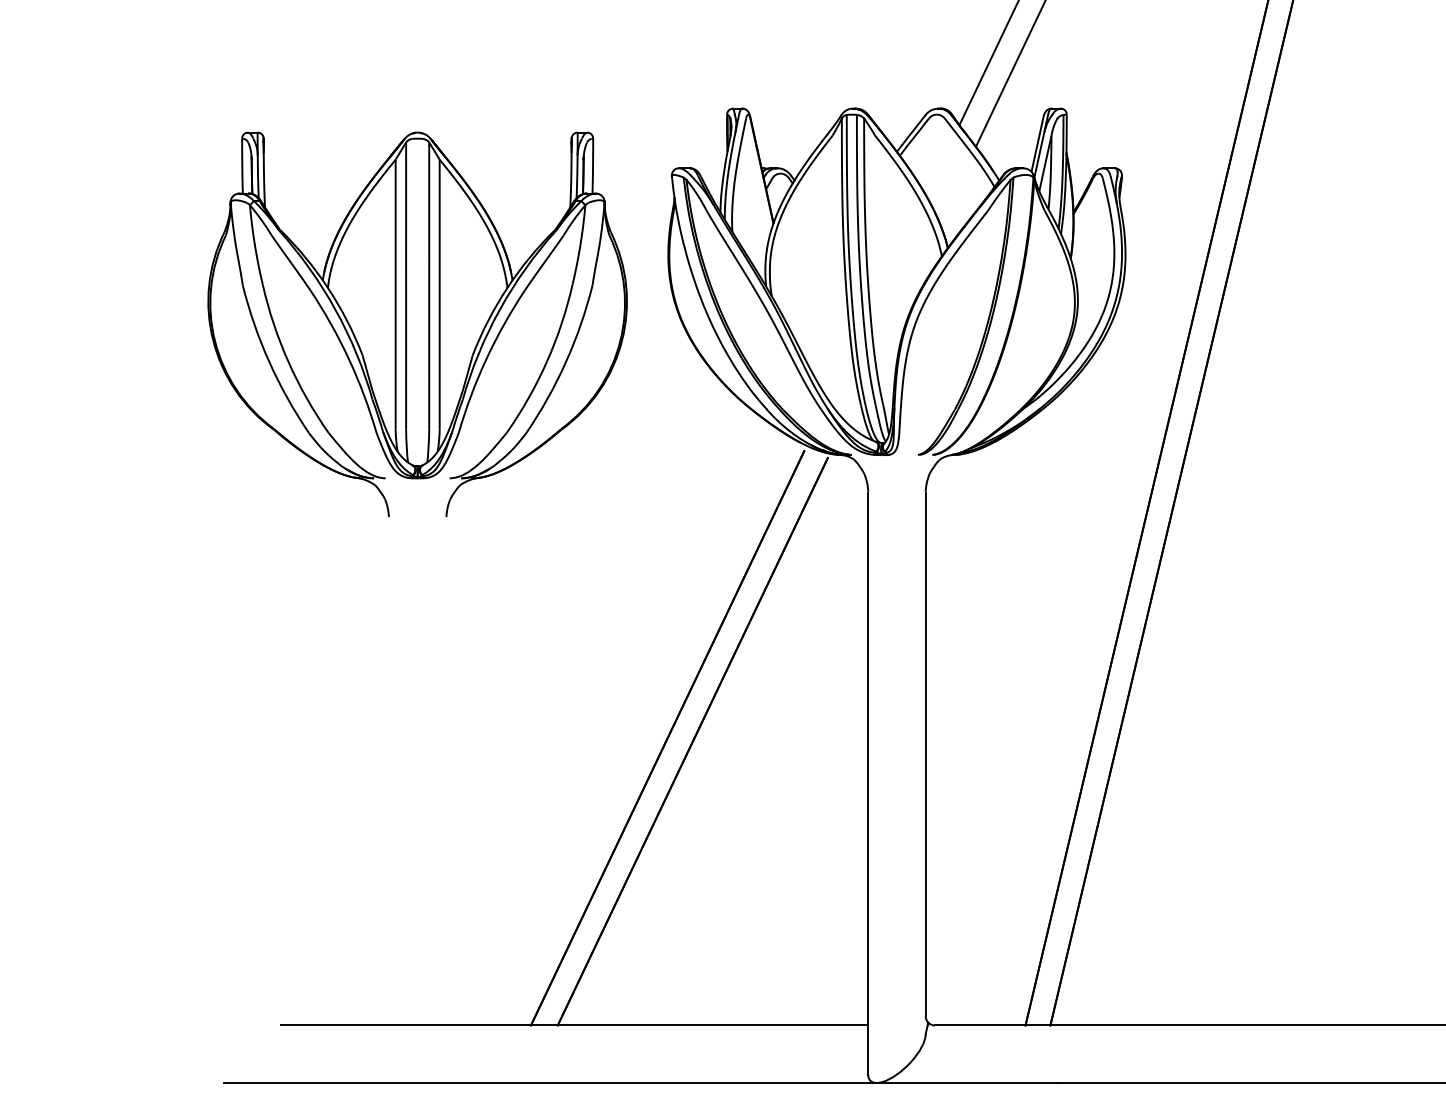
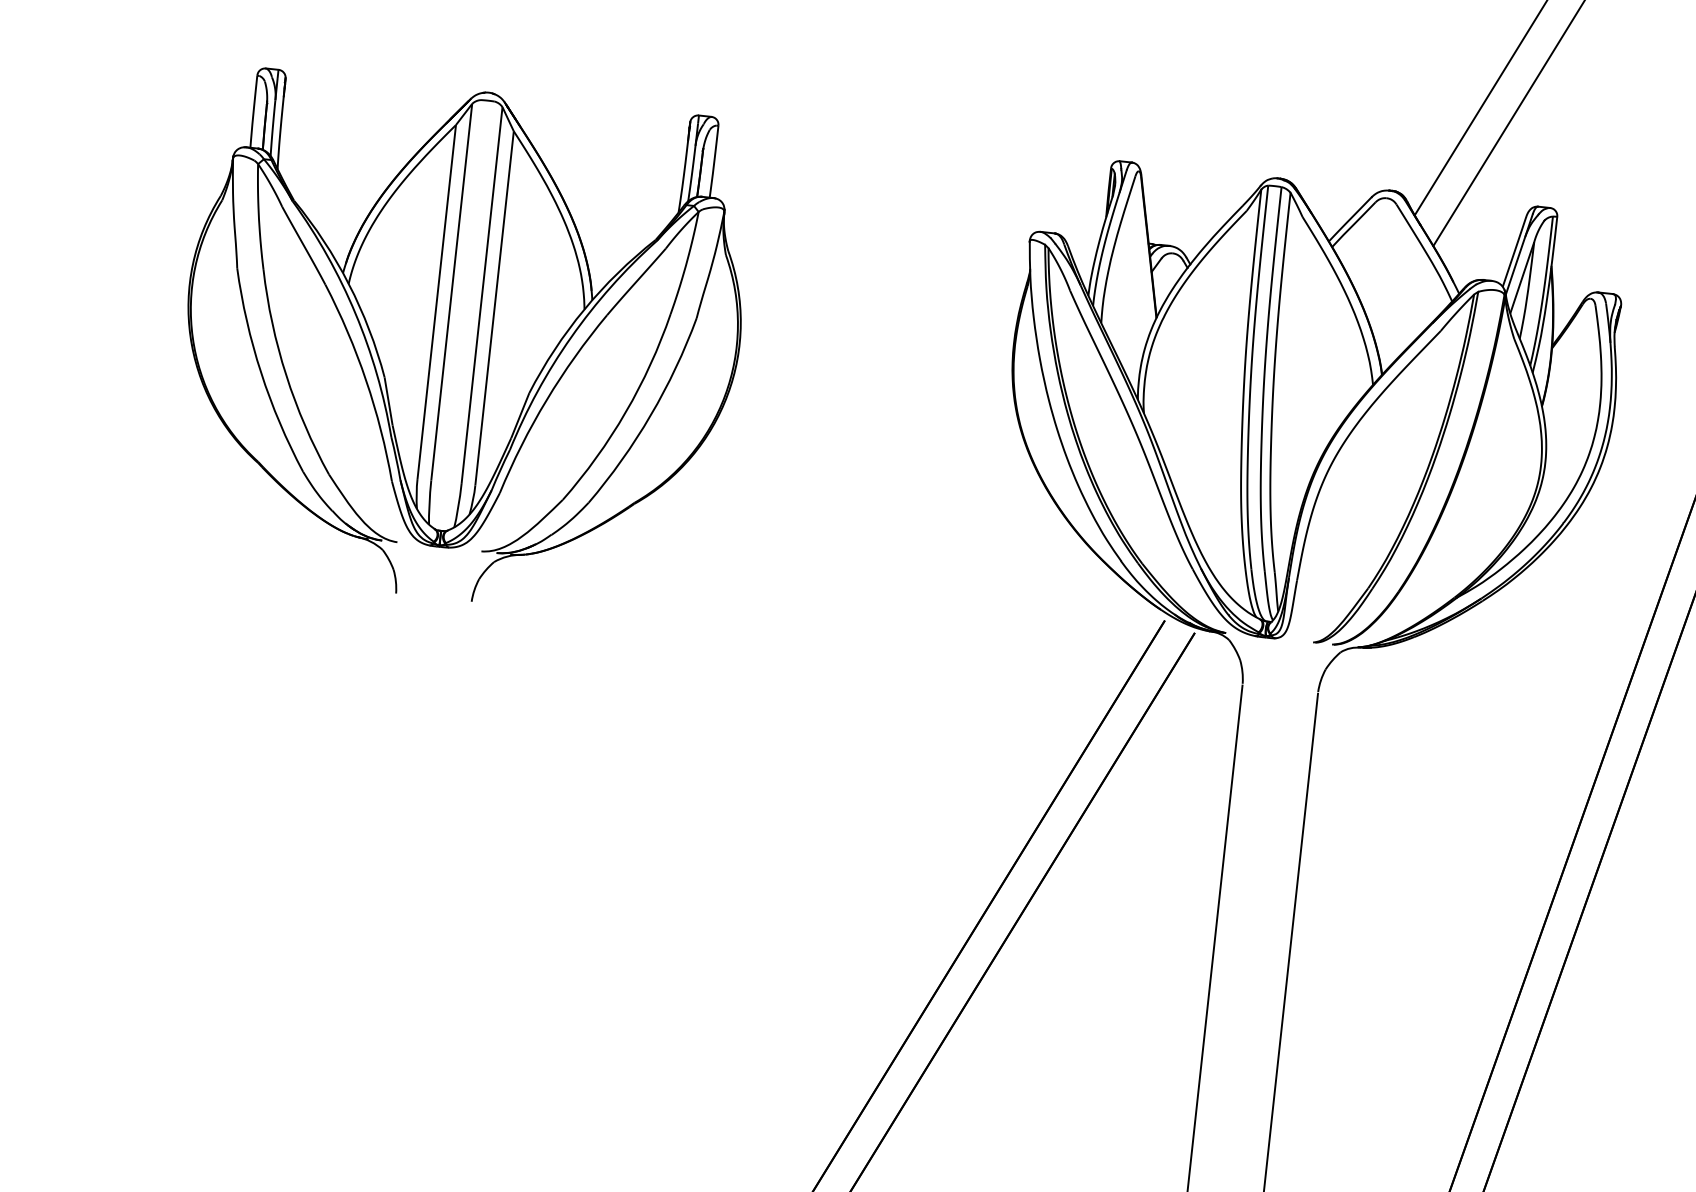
part: (417, 323) -> (461, 343), moved

